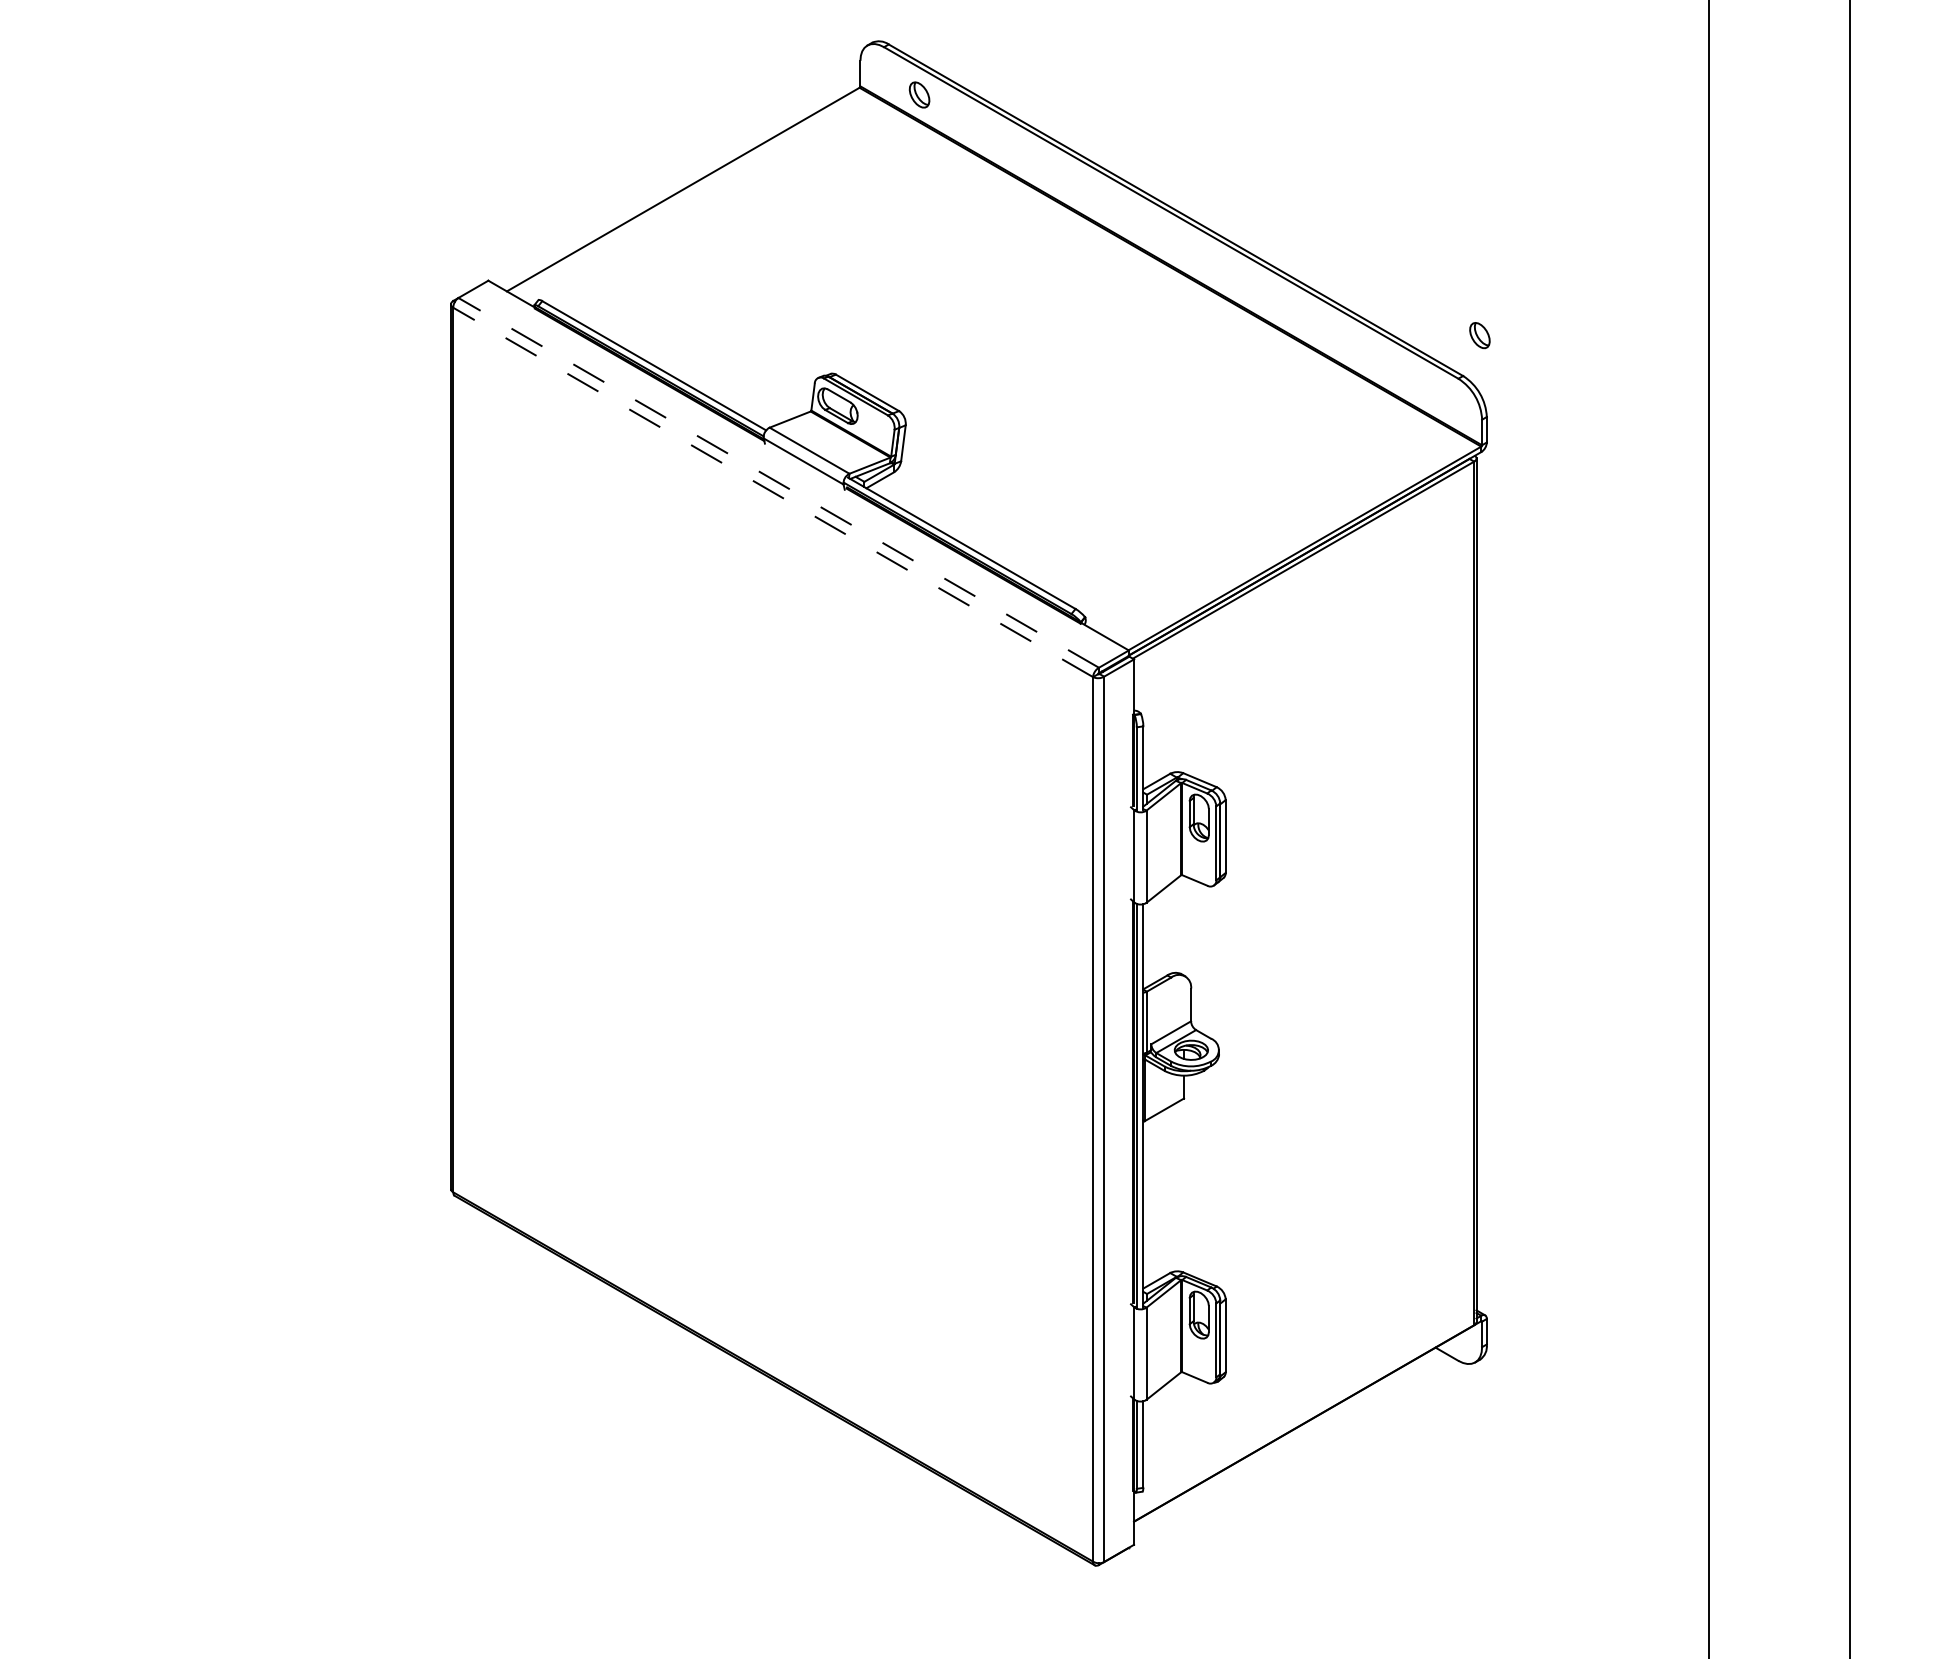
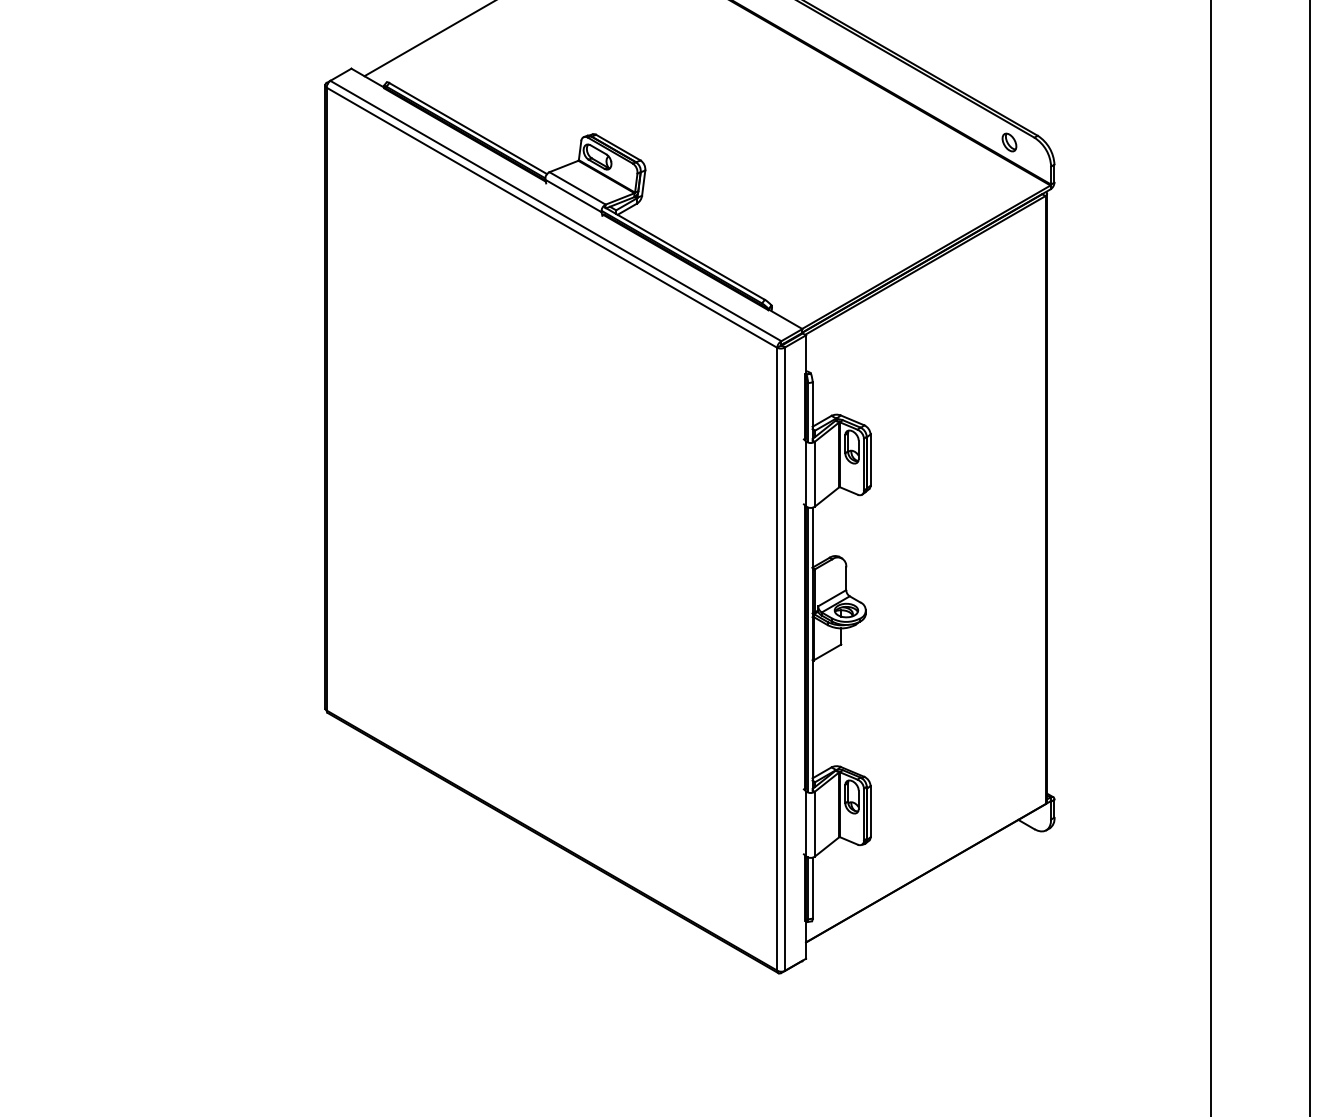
part: (1479, 335) -> (1009, 142), moved
line: (778, 482) -> (555, 210), dashed -> solid
line: (772, 492) -> (551, 217), dashed -> solid

